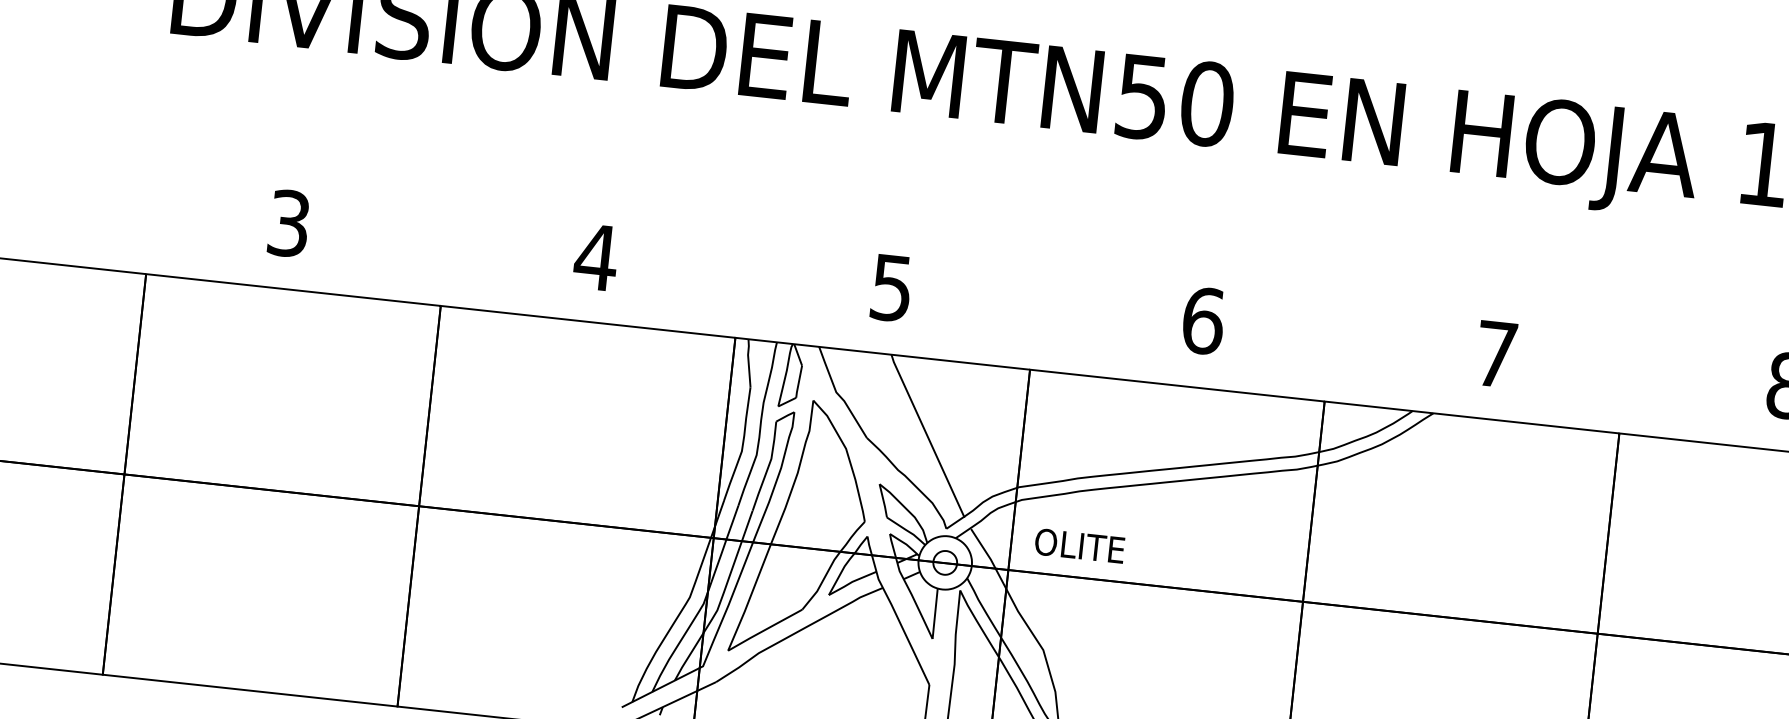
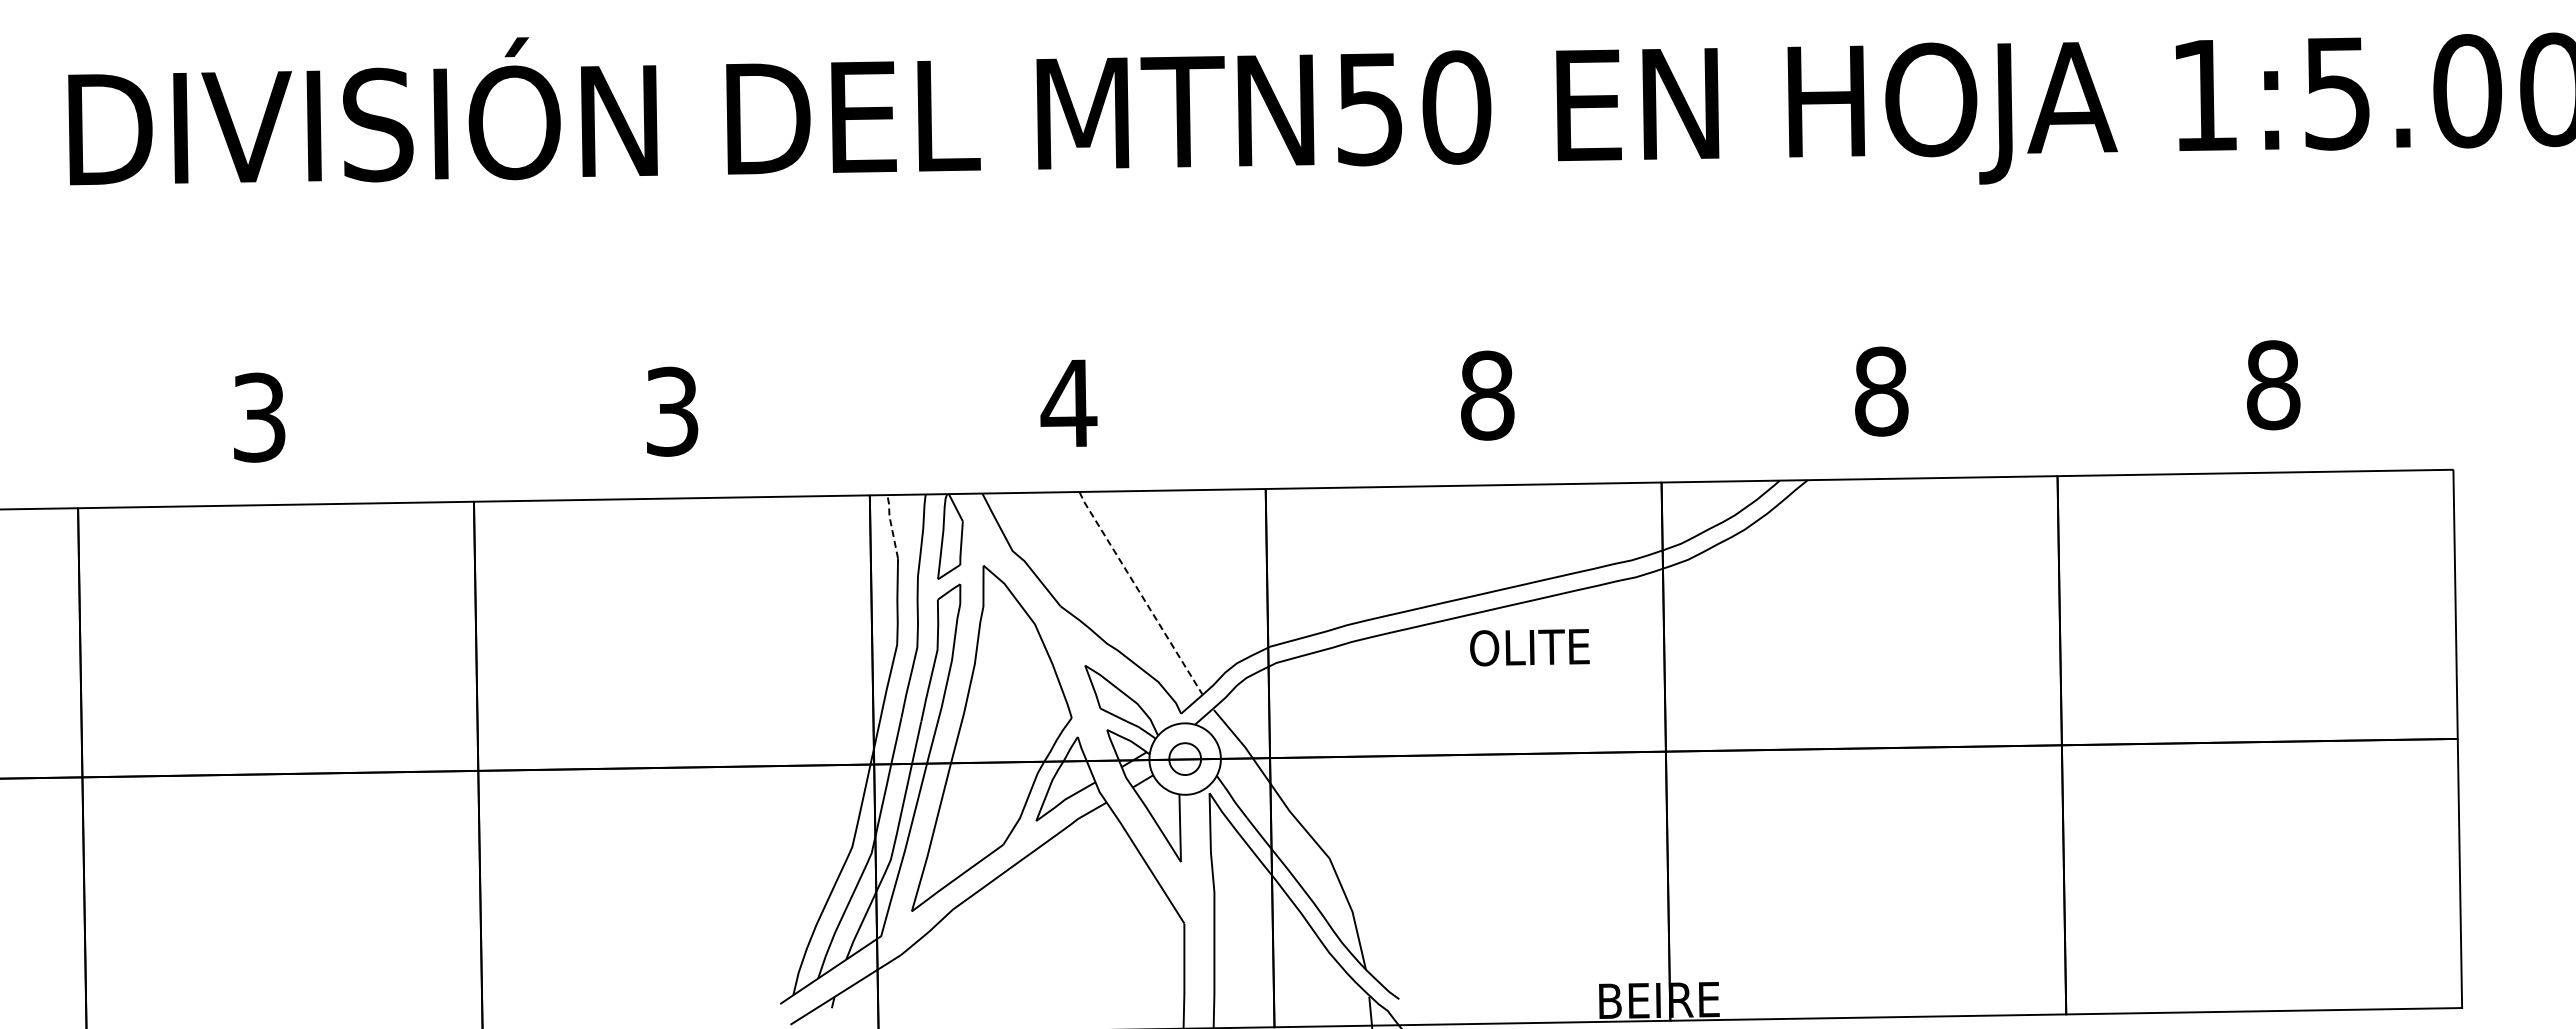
text: (595, 257) -> (671, 411), 4 -> 3
text: (891, 287) -> (1068, 403), 5 -> 4
text: (1204, 320) -> (1488, 395), 6 -> 8
text: (1496, 354) -> (1881, 391), 7 -> 8
line: (748, 362) -> (891, 525), solid -> dashed
line: (927, 436) -> (1140, 594), solid -> dashed
text: (1079, 545) -> (1529, 647), moved

